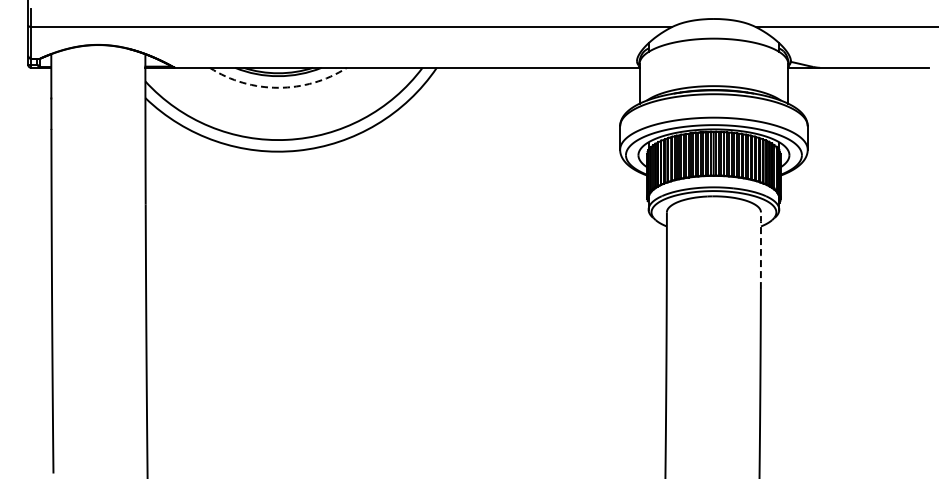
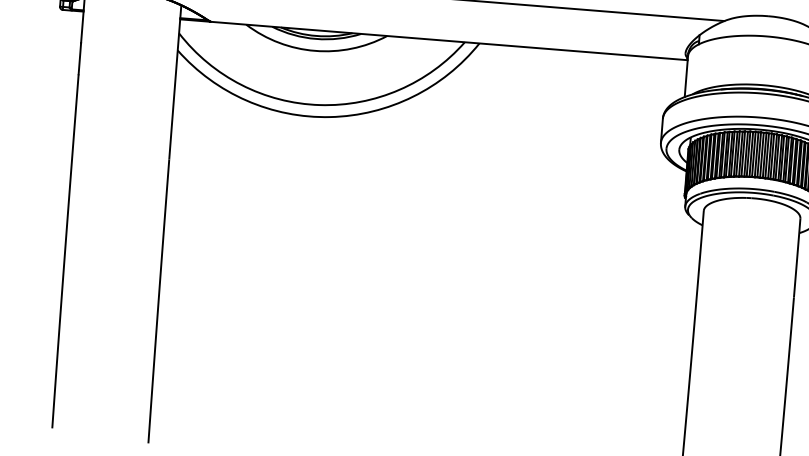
arc: (278, 87) -> (315, 50), dashed -> solid
line: (760, 250) -> (796, 257), dashed -> solid

